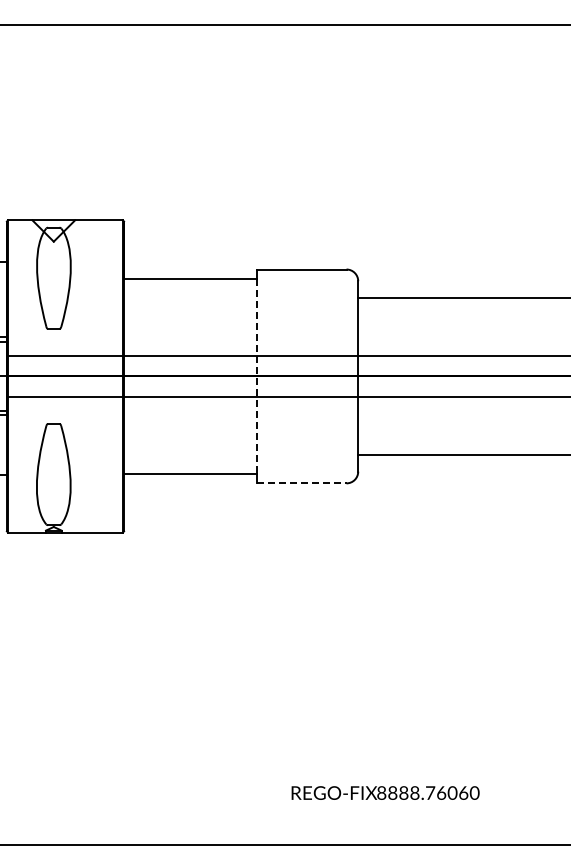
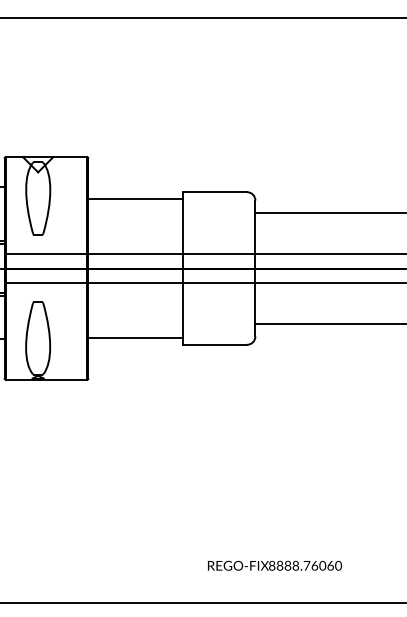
line: (256, 376) -> (182, 268), dashed -> solid
line: (301, 483) -> (214, 344), dashed -> solid

